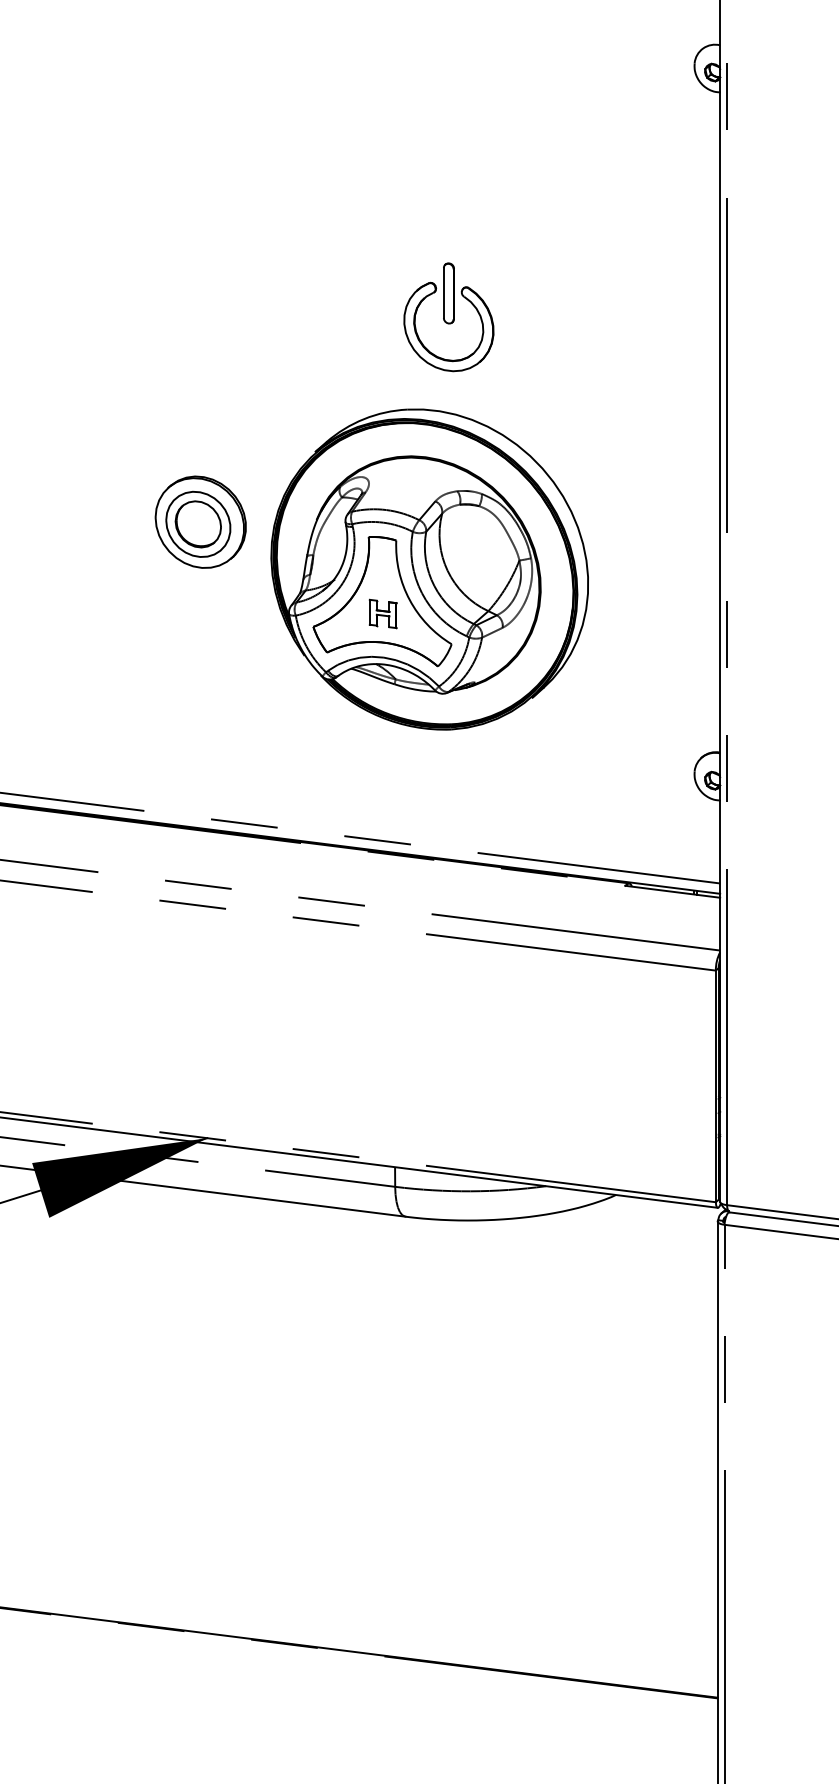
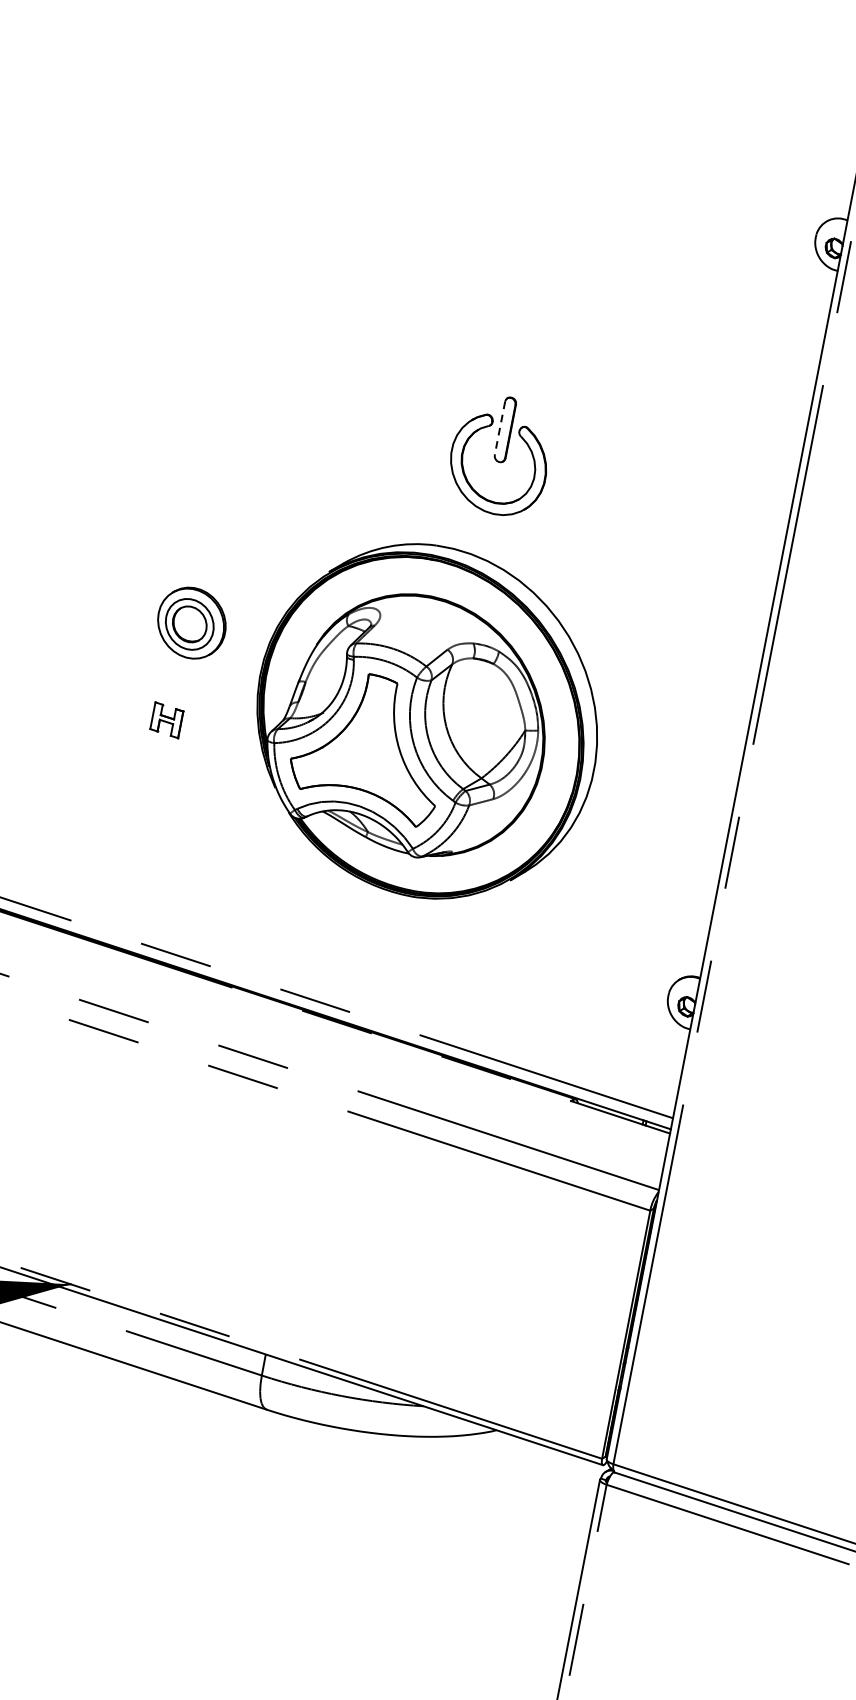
line: (443, 293) -> (499, 428), solid -> dashed
part: (200, 521) -> (191, 622), size x0.7
part: (382, 613) -> (166, 719), moved

